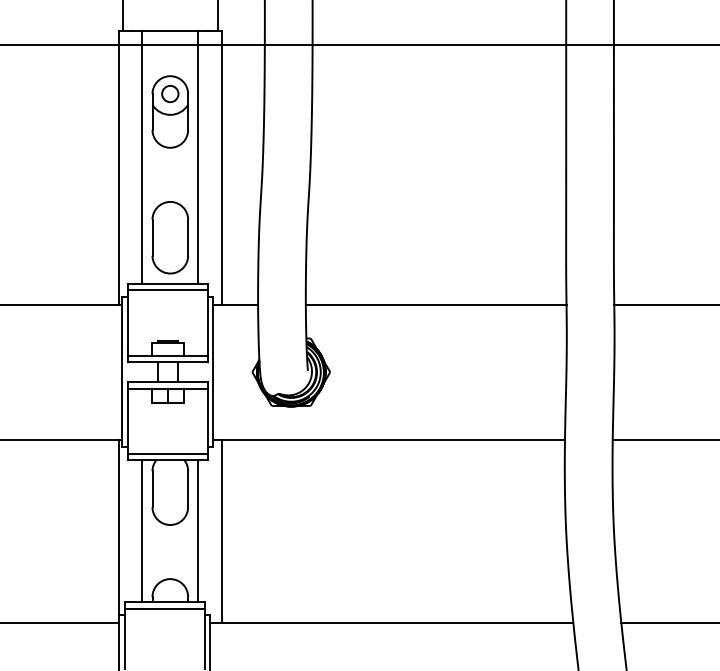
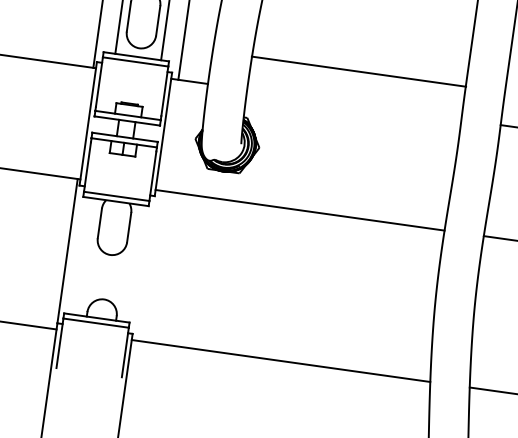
line: (435, 304) -> (358, 71), moved
line: (222, 530) -> (152, 265), removed
line: (142, 531) -> (86, 257), removed
line: (198, 531) -> (132, 263), removed

